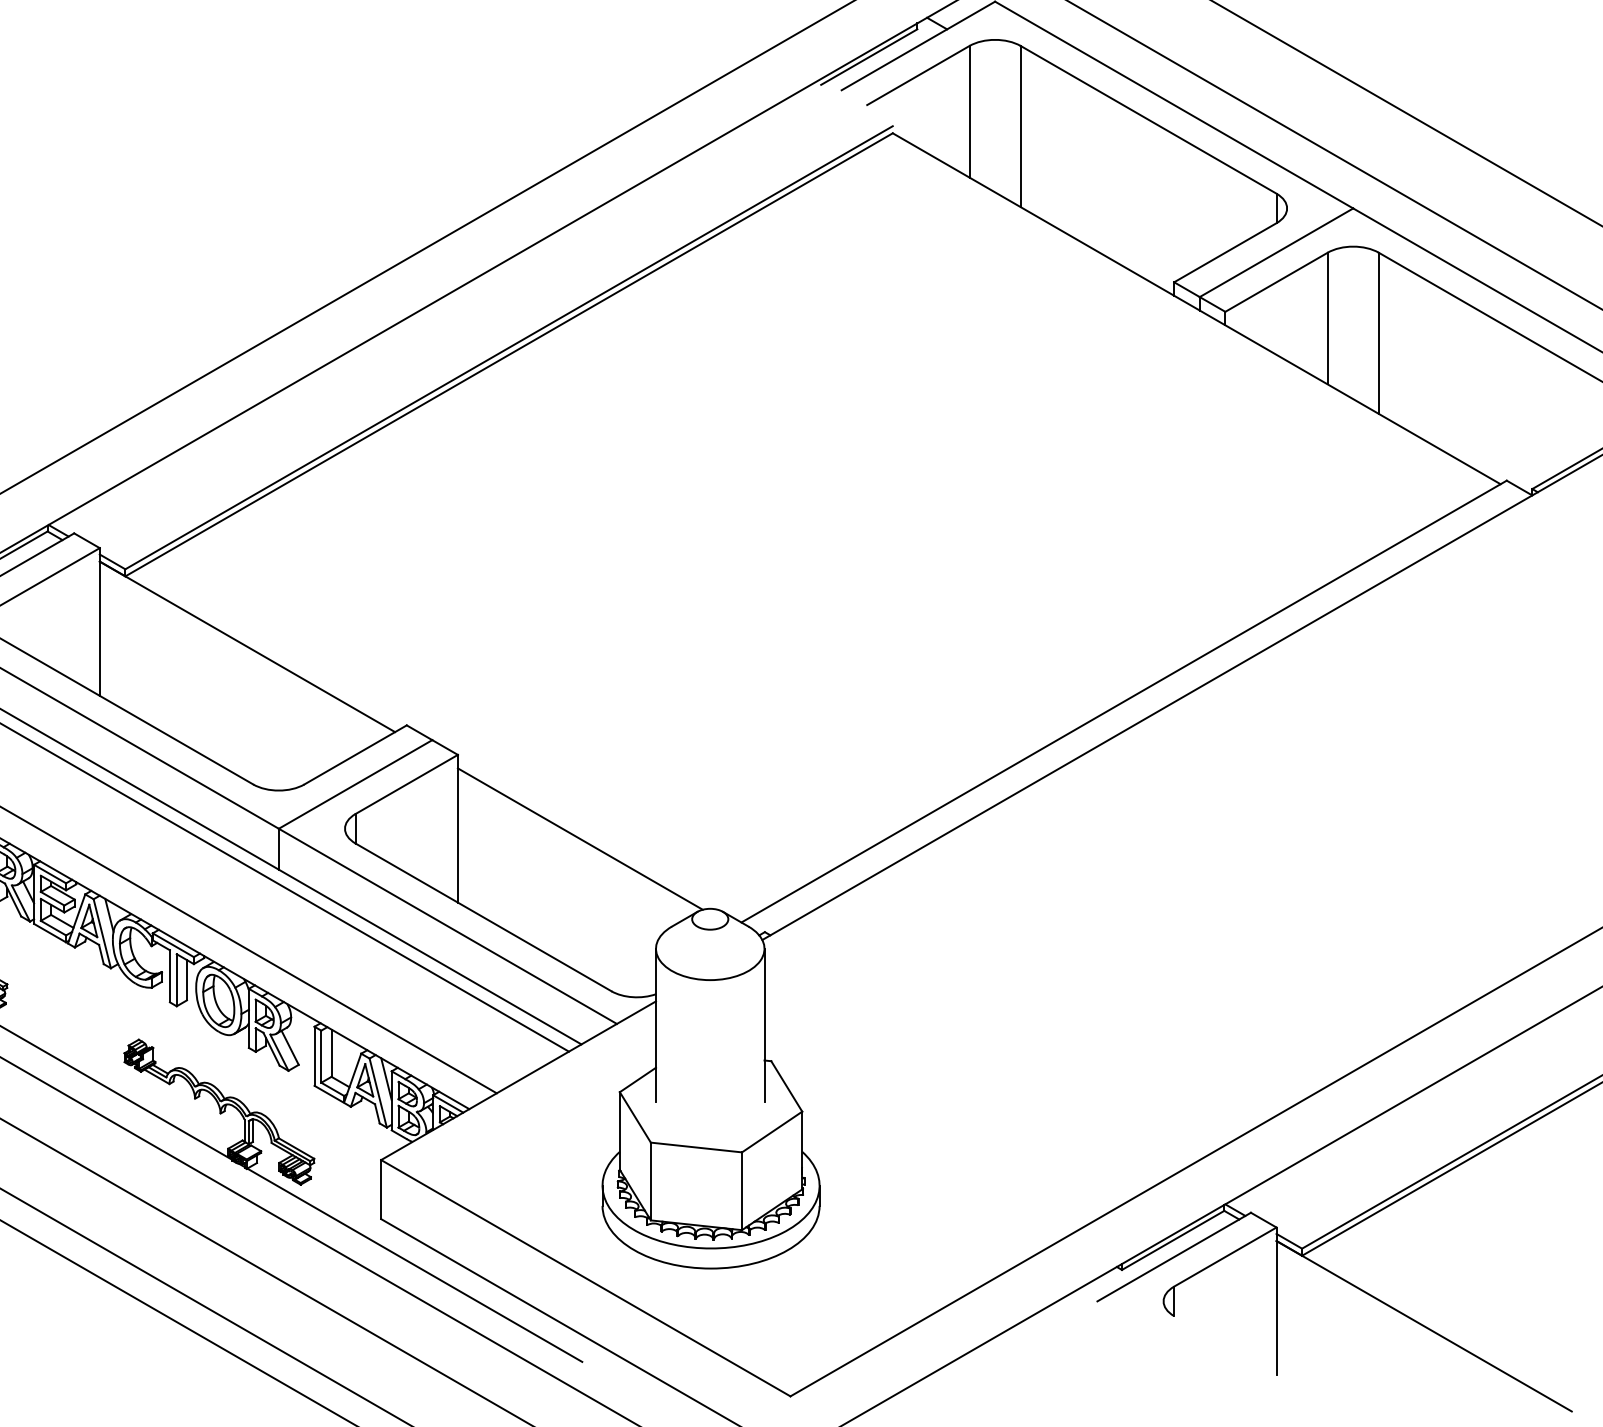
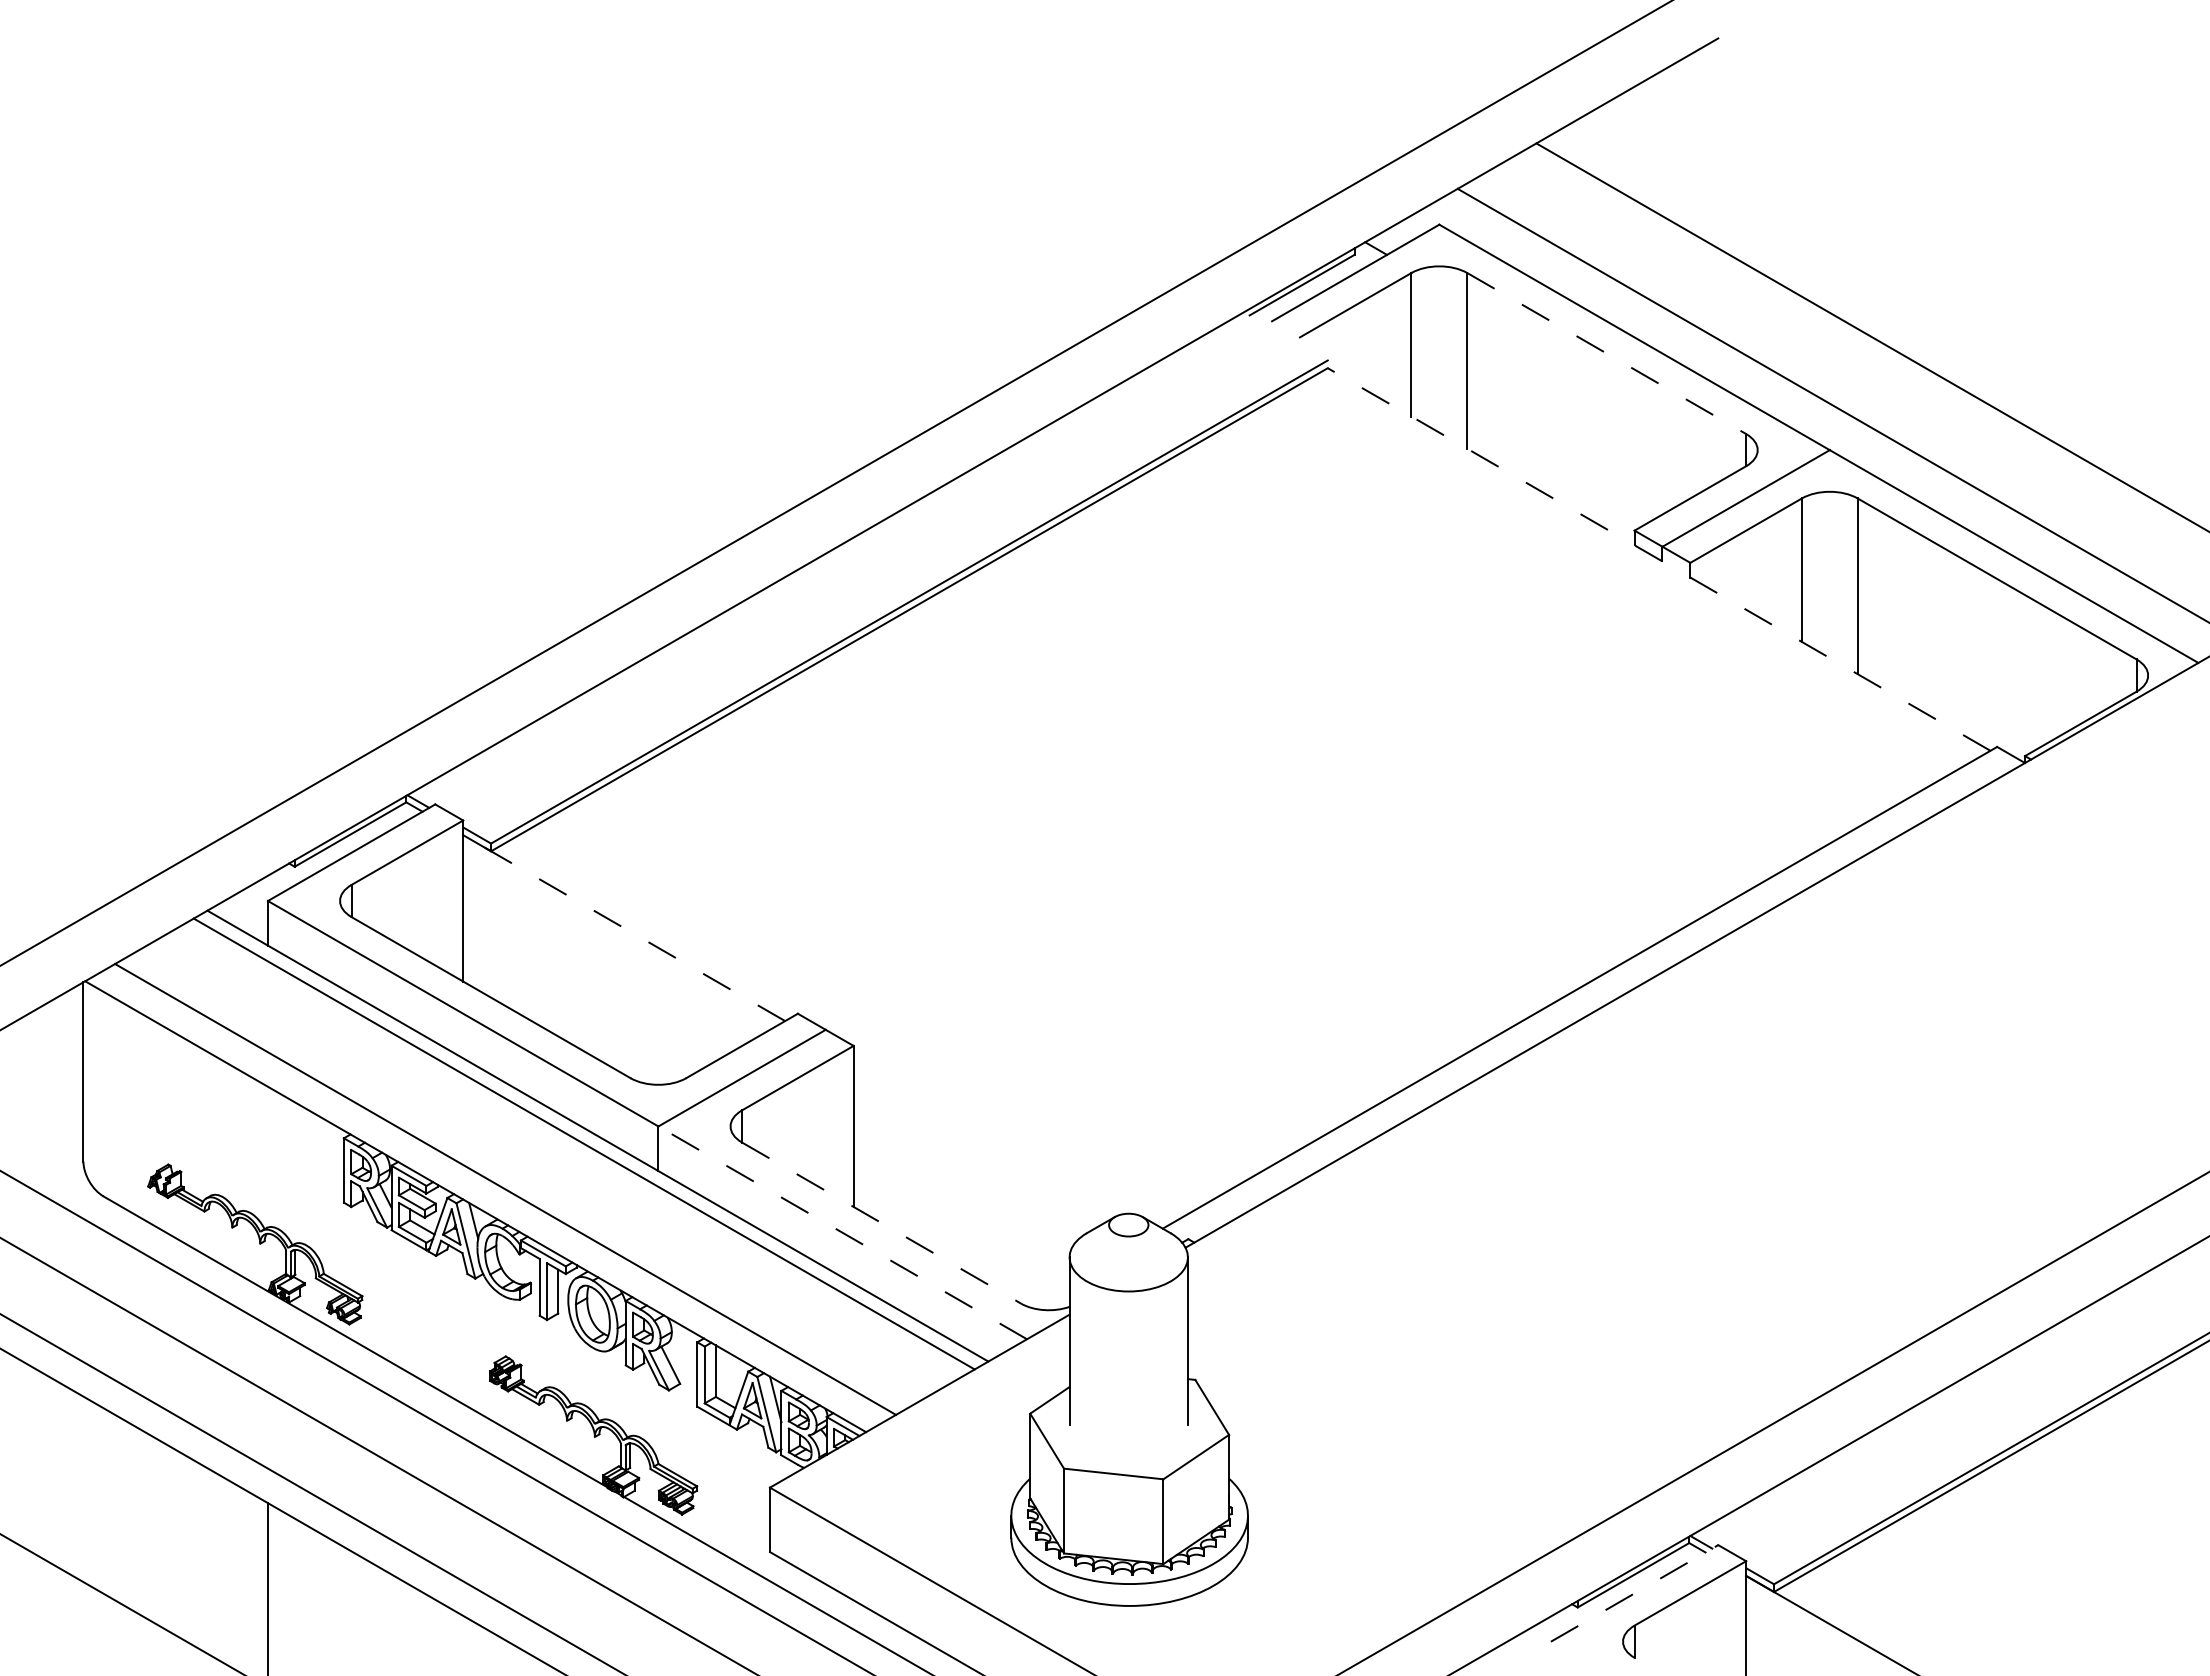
line: (1149, 119) -> (1607, 353), solid -> dashed
line: (1197, 308) -> (1659, 559), solid -> dashed
line: (247, 647) -> (624, 928), solid -> dashed
line: (579, 838) -> (986, 1137), removed
line: (483, 917) -> (881, 1223), solid -> dashed
line: (447, 926) -> (842, 1232), solid -> dashed
line: (1174, 1257) -> (1634, 1593), solid -> dashed

